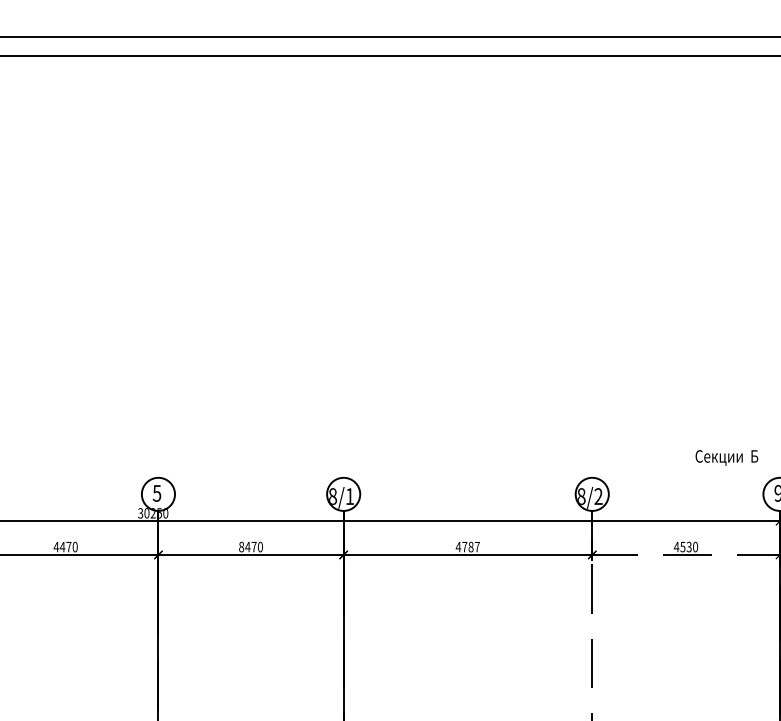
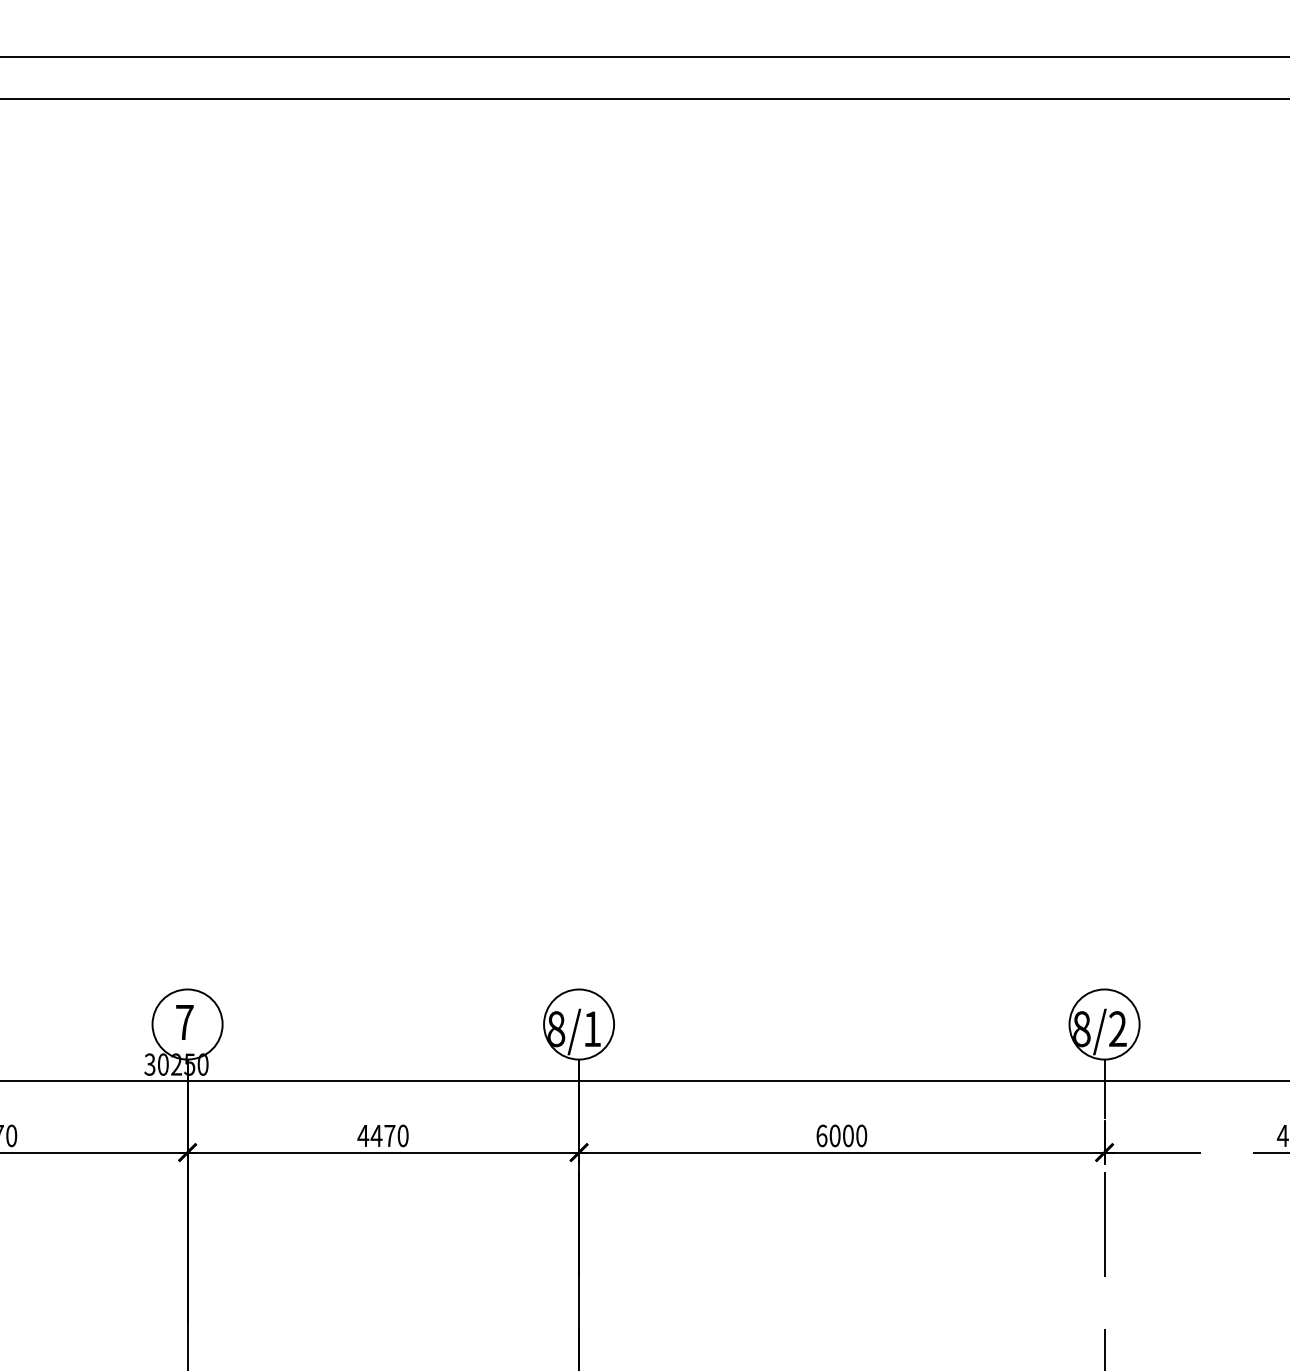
text: (156, 493) -> (183, 1022), 5 -> 7
text: (241, 546) -> (363, 1134), 8470 -> 4470
text: (467, 546) -> (840, 1134), 4787 -> 6000

